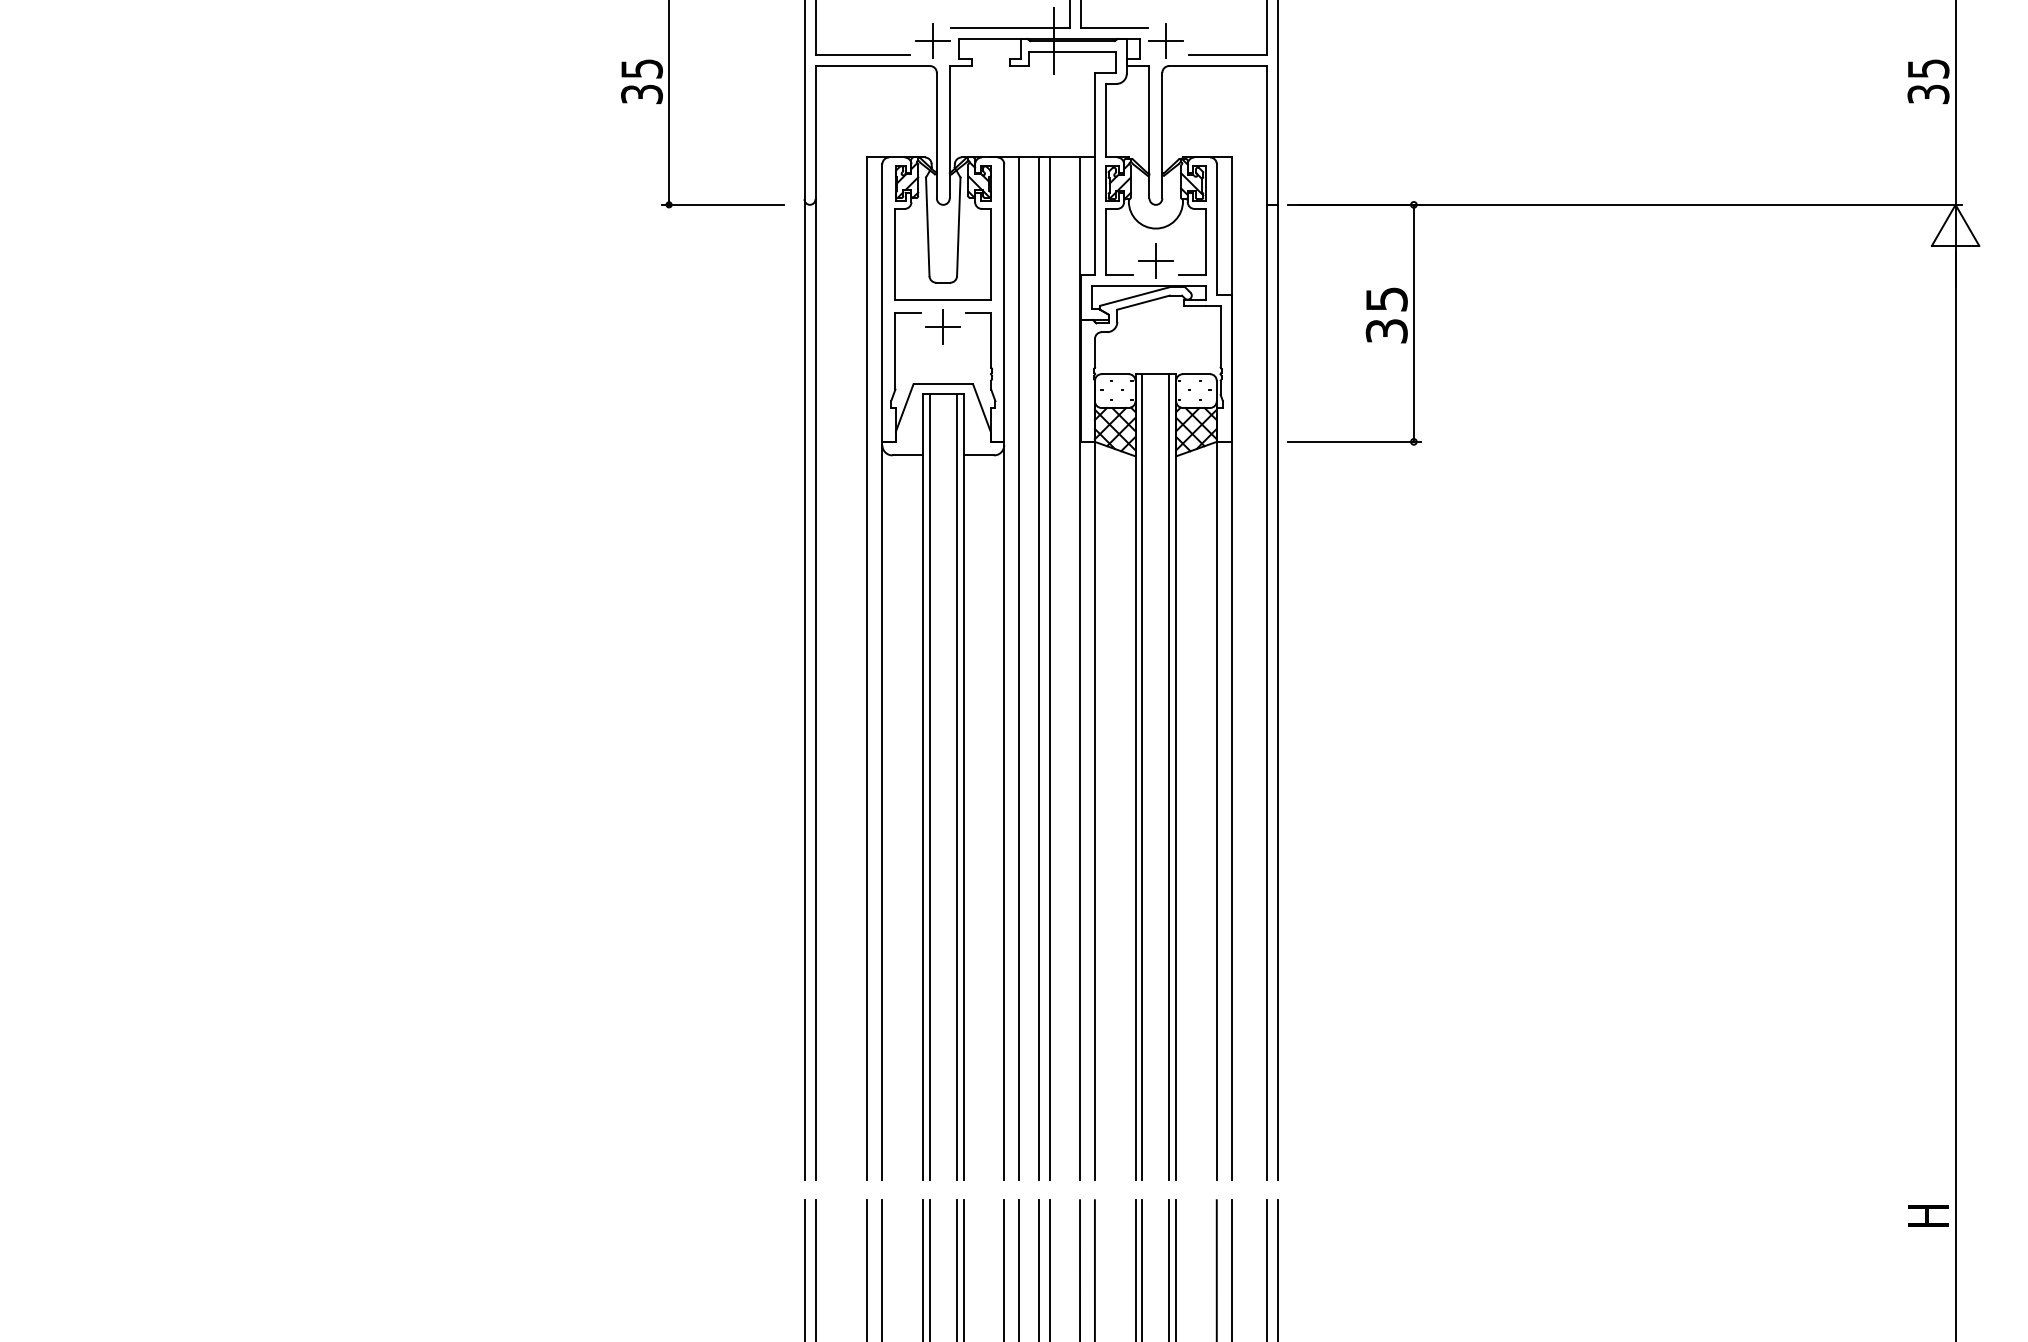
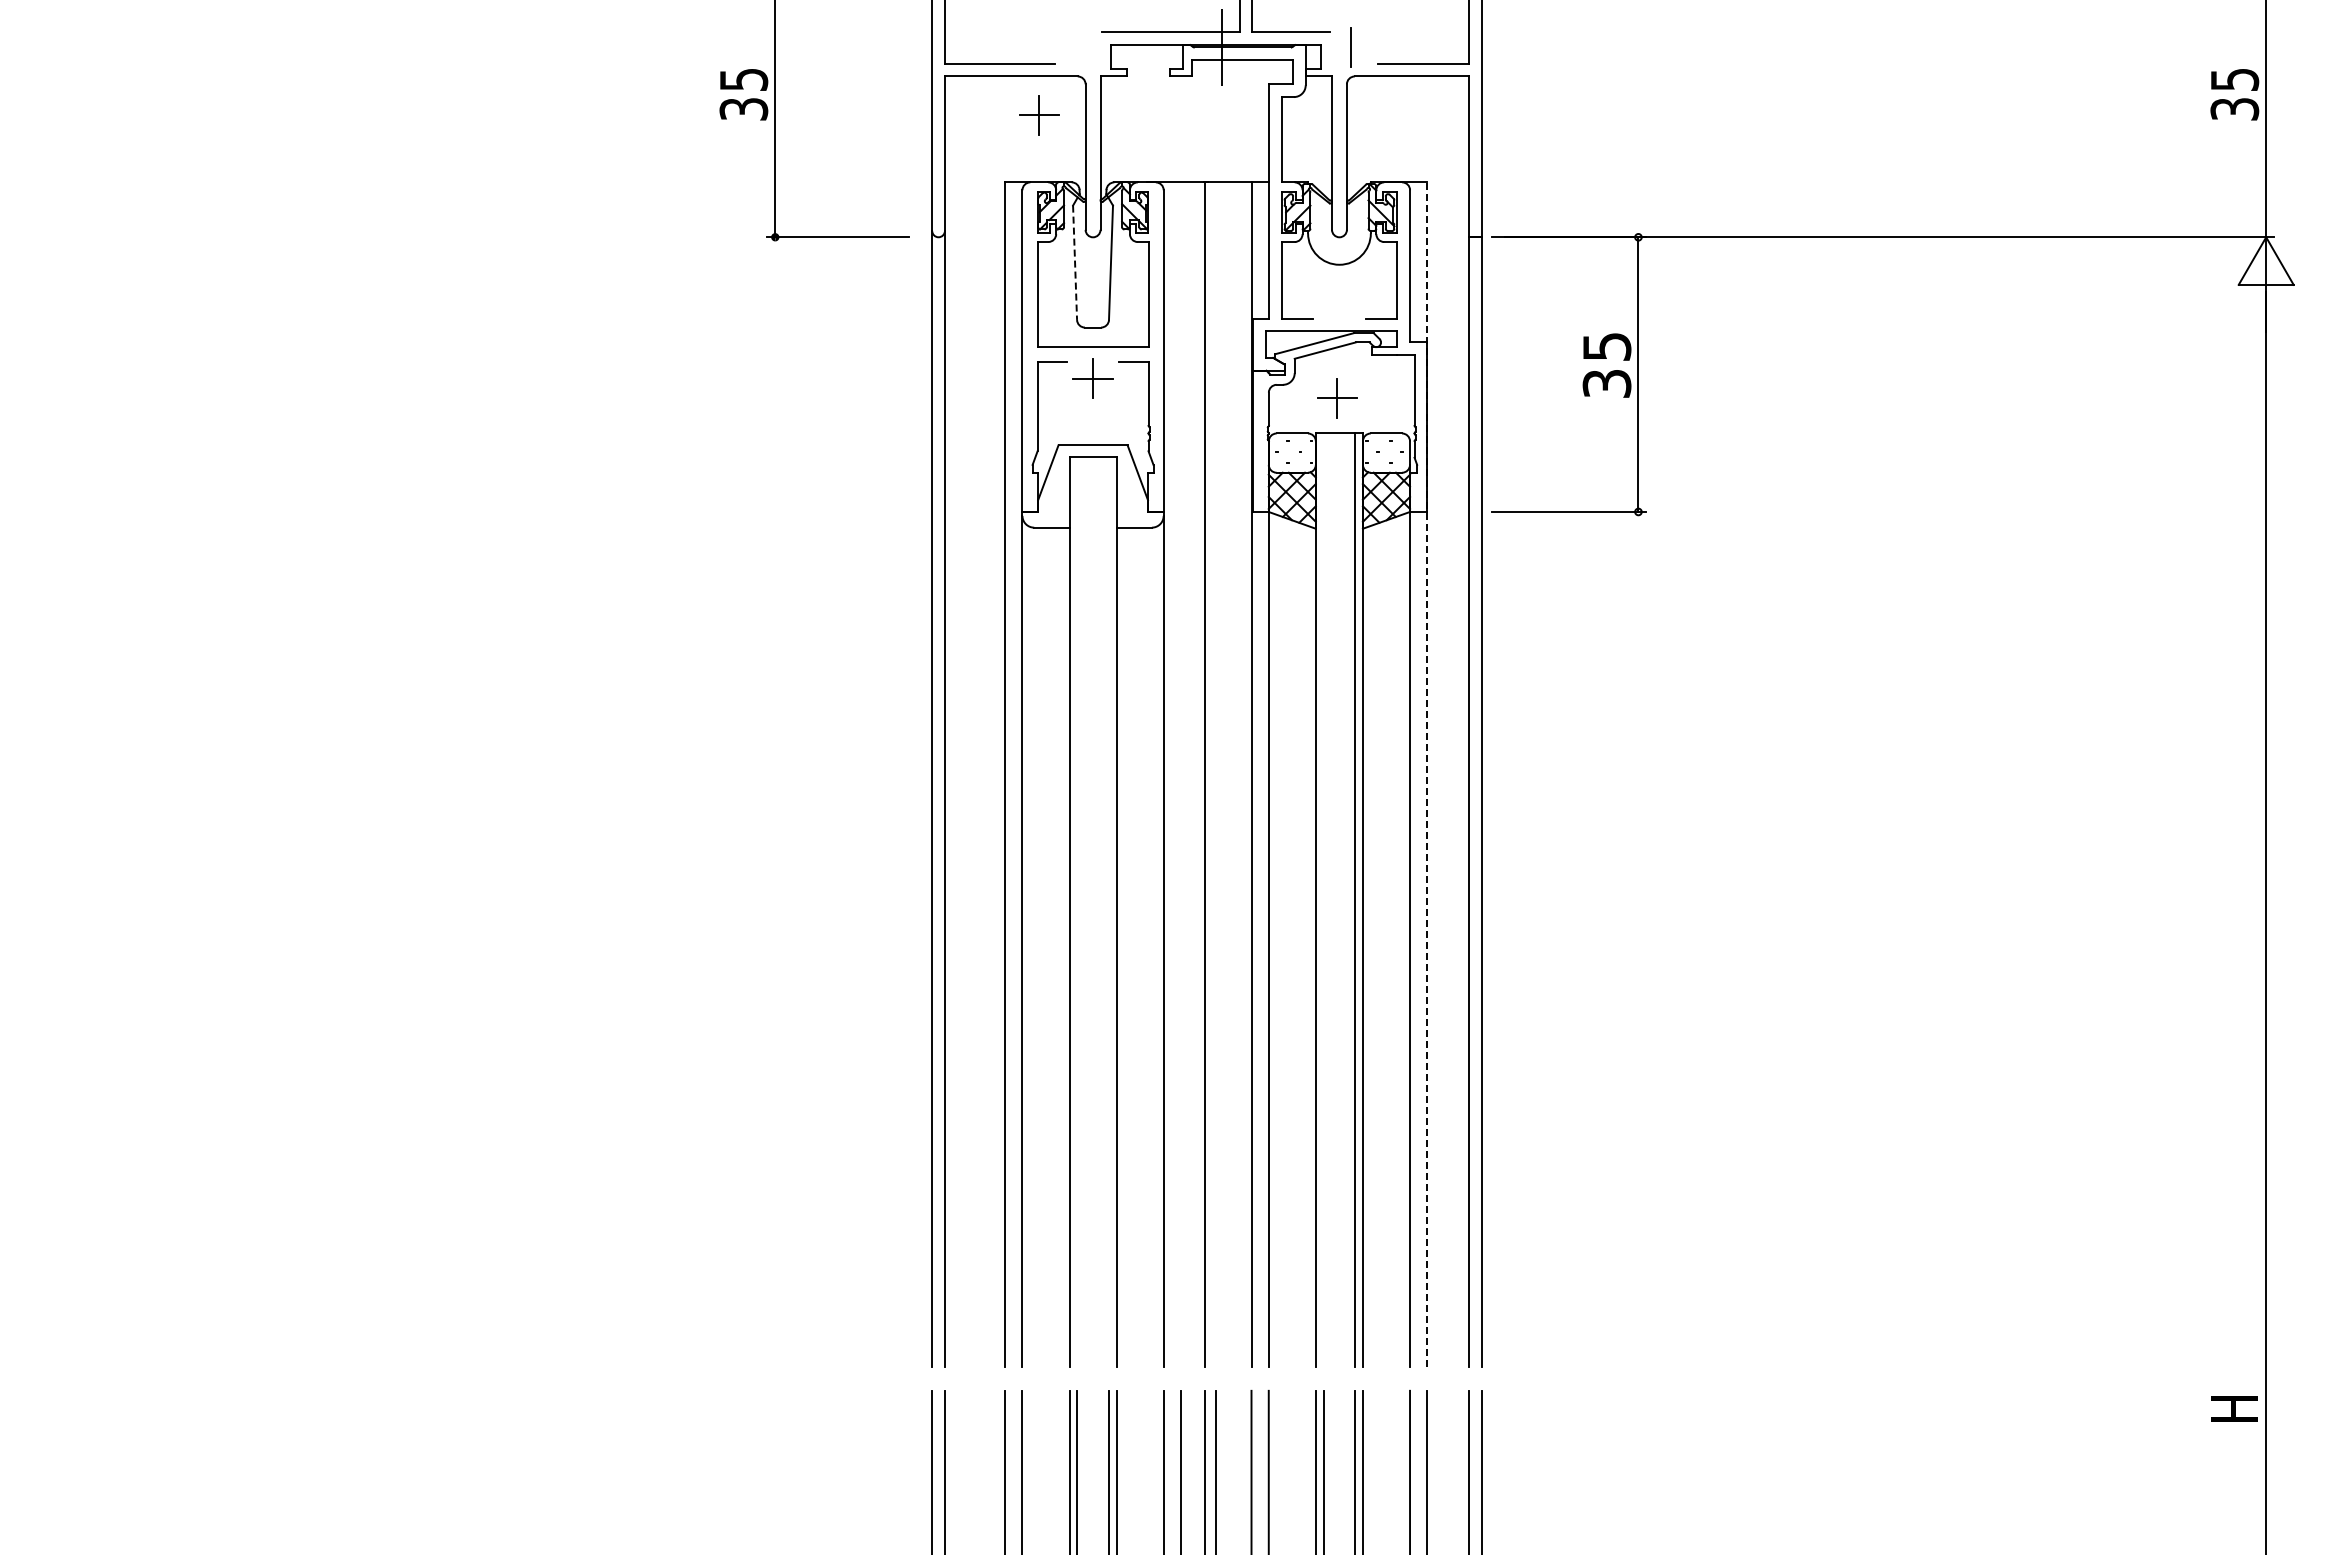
part: (933, 41) -> (1039, 115), moved
line: (1165, 41) -> (1350, 47), removed
line: (928, 227) -> (1075, 263), solid -> dashed
part: (1155, 261) -> (1337, 398), moved
line: (1018, 668) -> (1180, 774), removed
line: (1049, 668) -> (1216, 774), removed
line: (1231, 668) -> (1427, 774), solid -> dashed
line: (1142, 777) -> (1323, 900), removed
line: (929, 787) -> (1077, 912), removed
line: (956, 787) -> (1108, 912), removed

